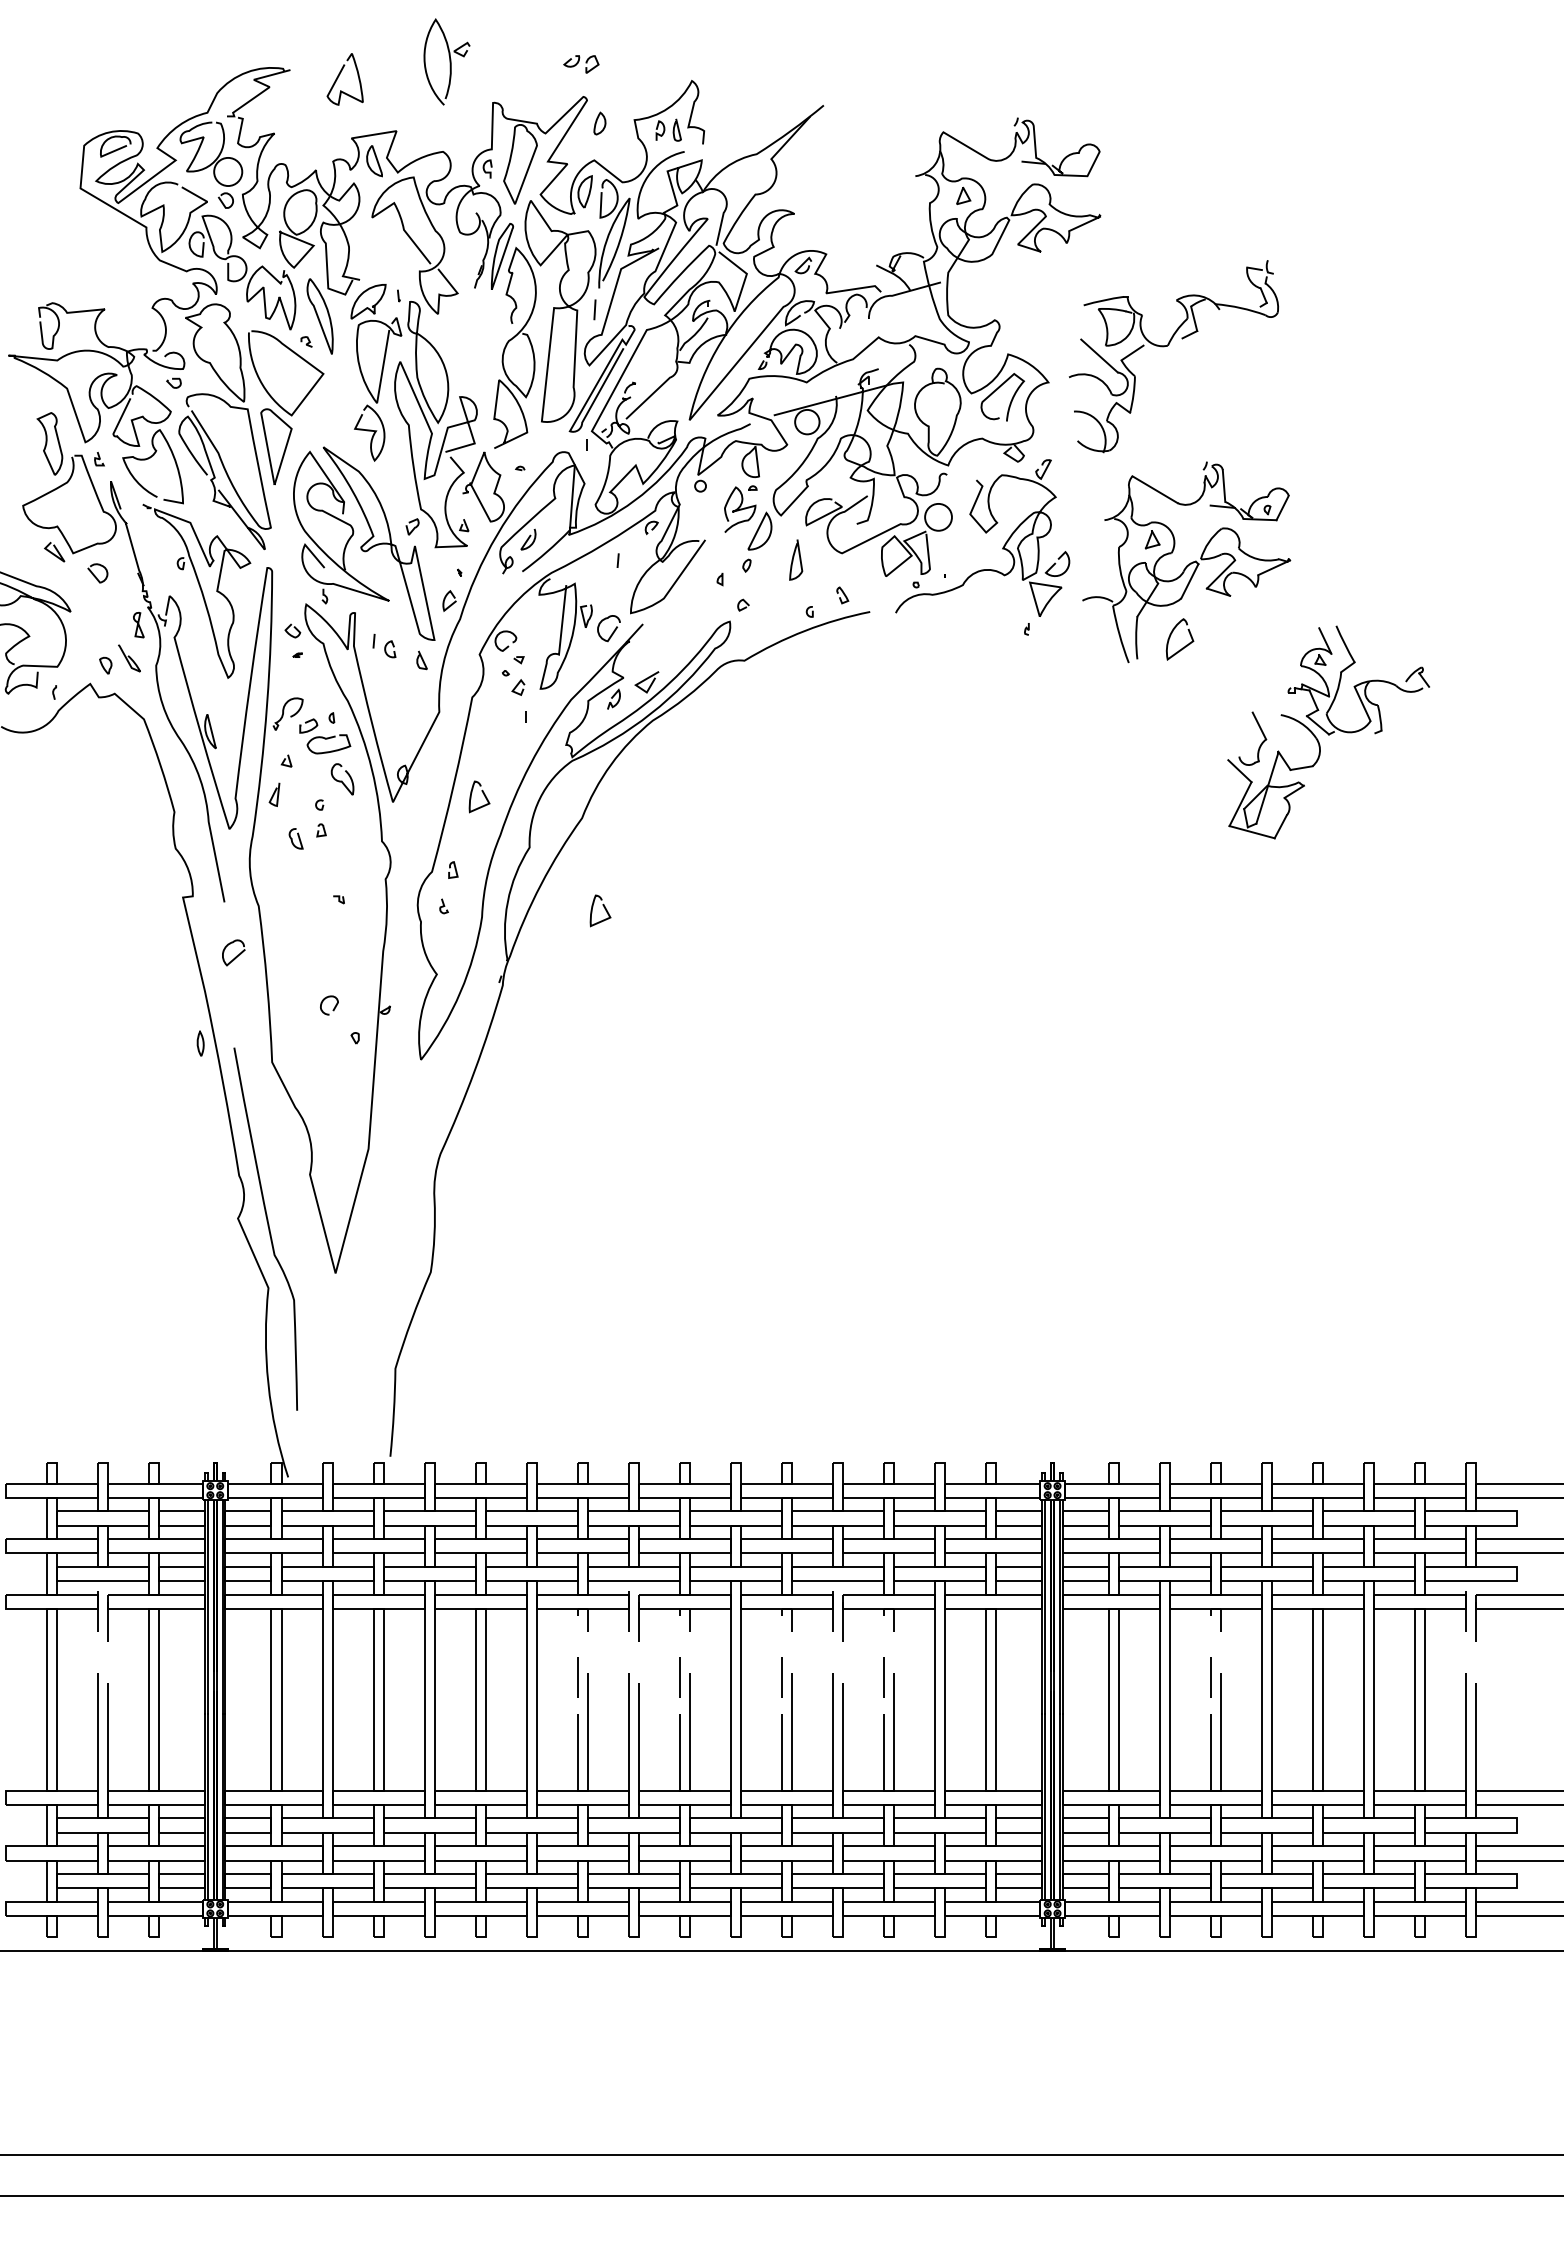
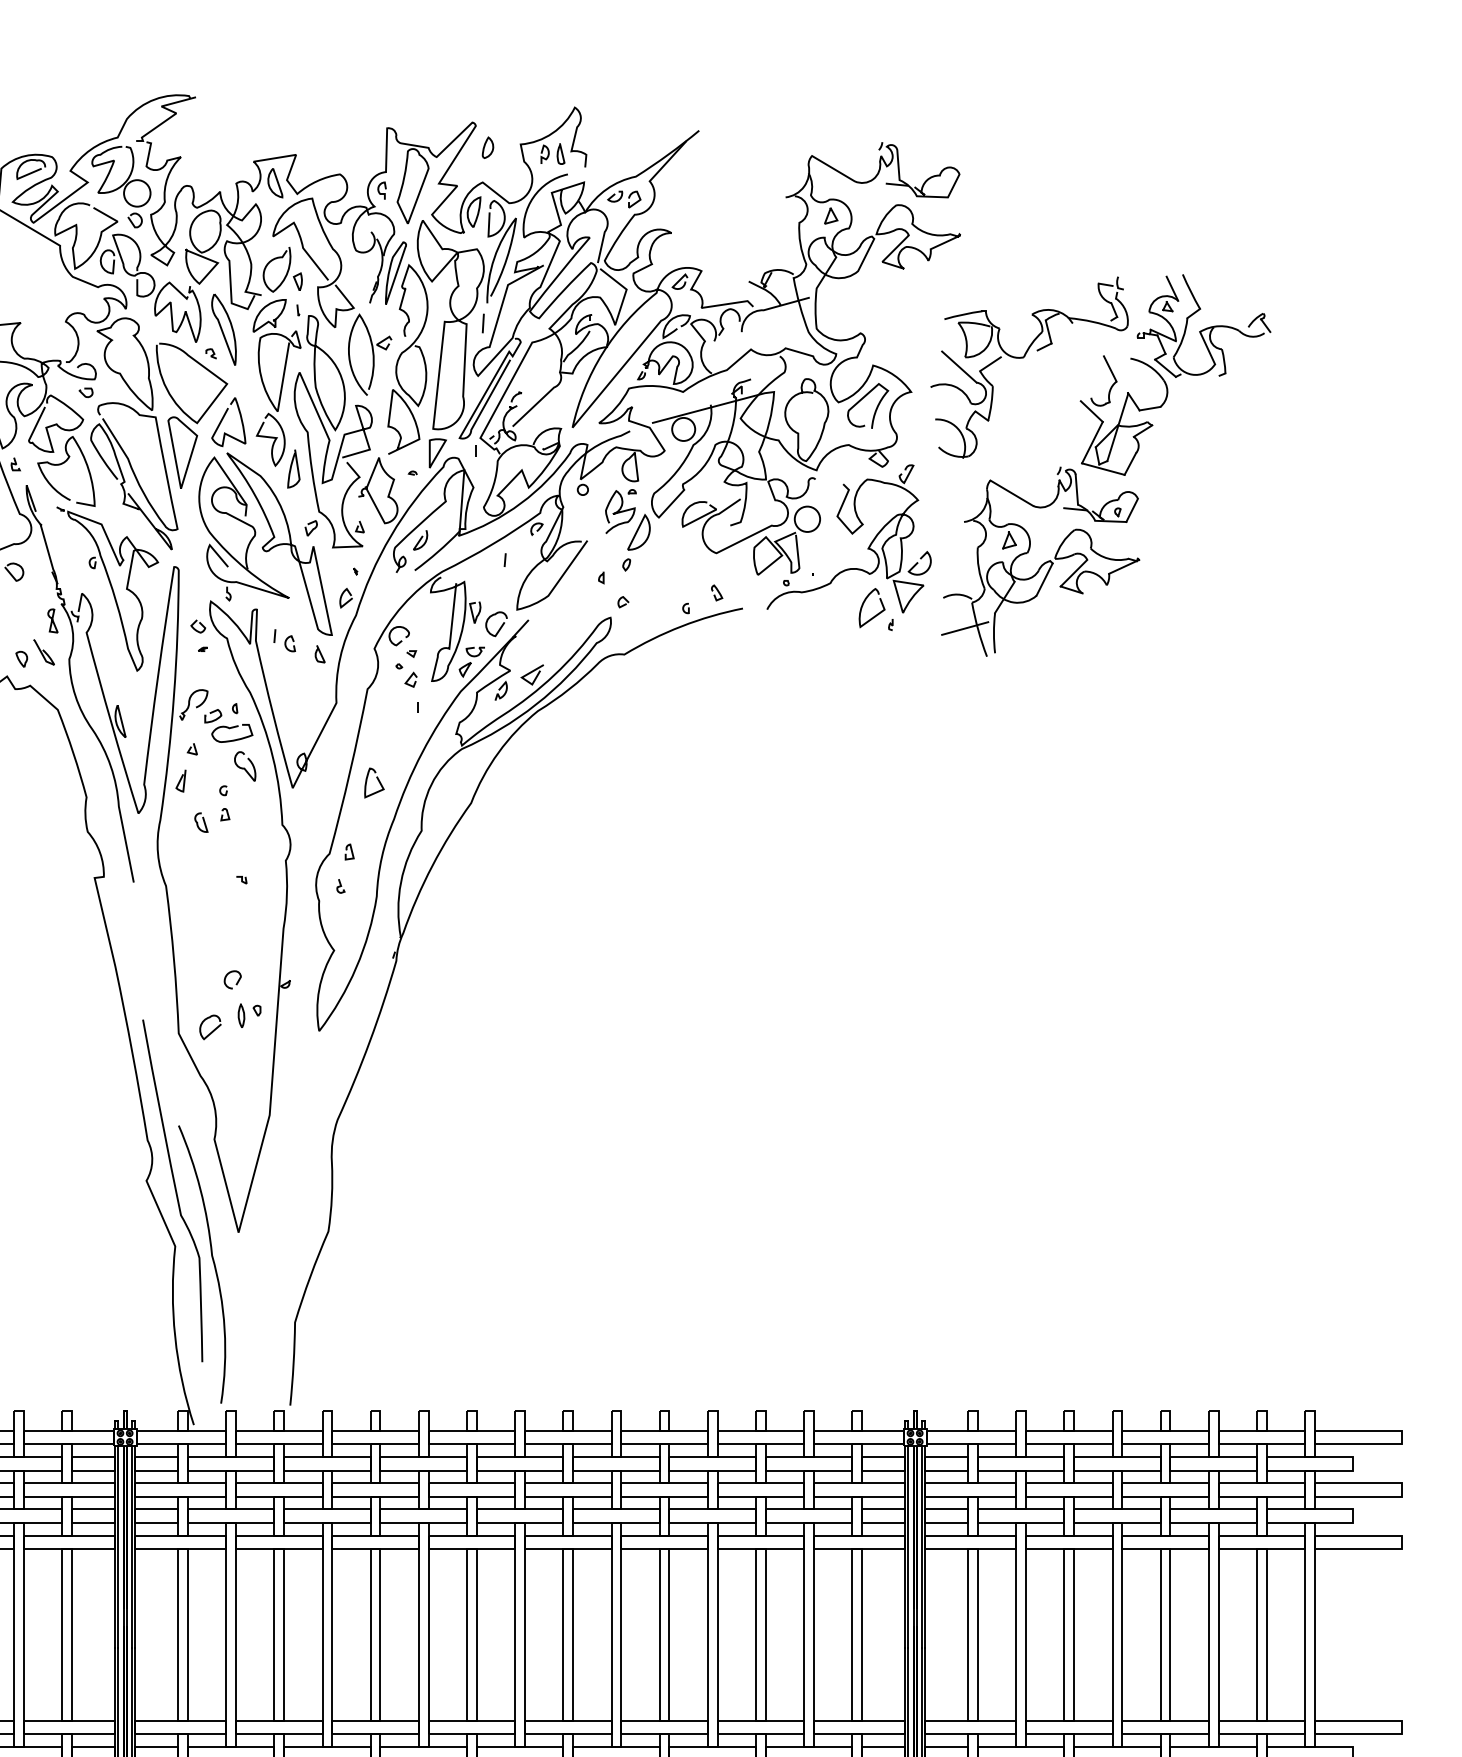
part: (446, 61) -> (369, 354), moved
part: (581, 64) -> (624, 199), moved
curve: (339, 76) -> (223, 419), moved
part: (382, 252) -> (282, 269), added
part: (546, 447) -> (437, 453), added
curve: (794, 557) -> (292, 466), moved
line: (1105, 632) -> (965, 627), added
curve: (1185, 645) -> (877, 613), moved
part: (582, 668) -> (471, 661), added
part: (1328, 732) -> (1175, 375), moved
curve: (603, 907) -> (491, 887), removed
curve: (236, 955) -> (213, 1029), moved
curve: (198, 1043) -> (239, 1015), moved
curve: (307, 1302) -> (212, 1260), added
line: (103, 1581) -> (19, 1523), dashed -> solid
line: (634, 1581) -> (520, 1523), dashed -> solid
line: (838, 1581) -> (713, 1523), dashed -> solid
line: (1471, 1581) -> (1310, 1523), dashed -> solid
line: (582, 1608) -> (471, 1548), dashed -> solid
line: (684, 1608) -> (567, 1548), dashed -> solid
line: (786, 1608) -> (664, 1548), dashed -> solid
line: (888, 1608) -> (760, 1548), dashed -> solid
line: (1215, 1608) -> (1068, 1548), dashed -> solid

